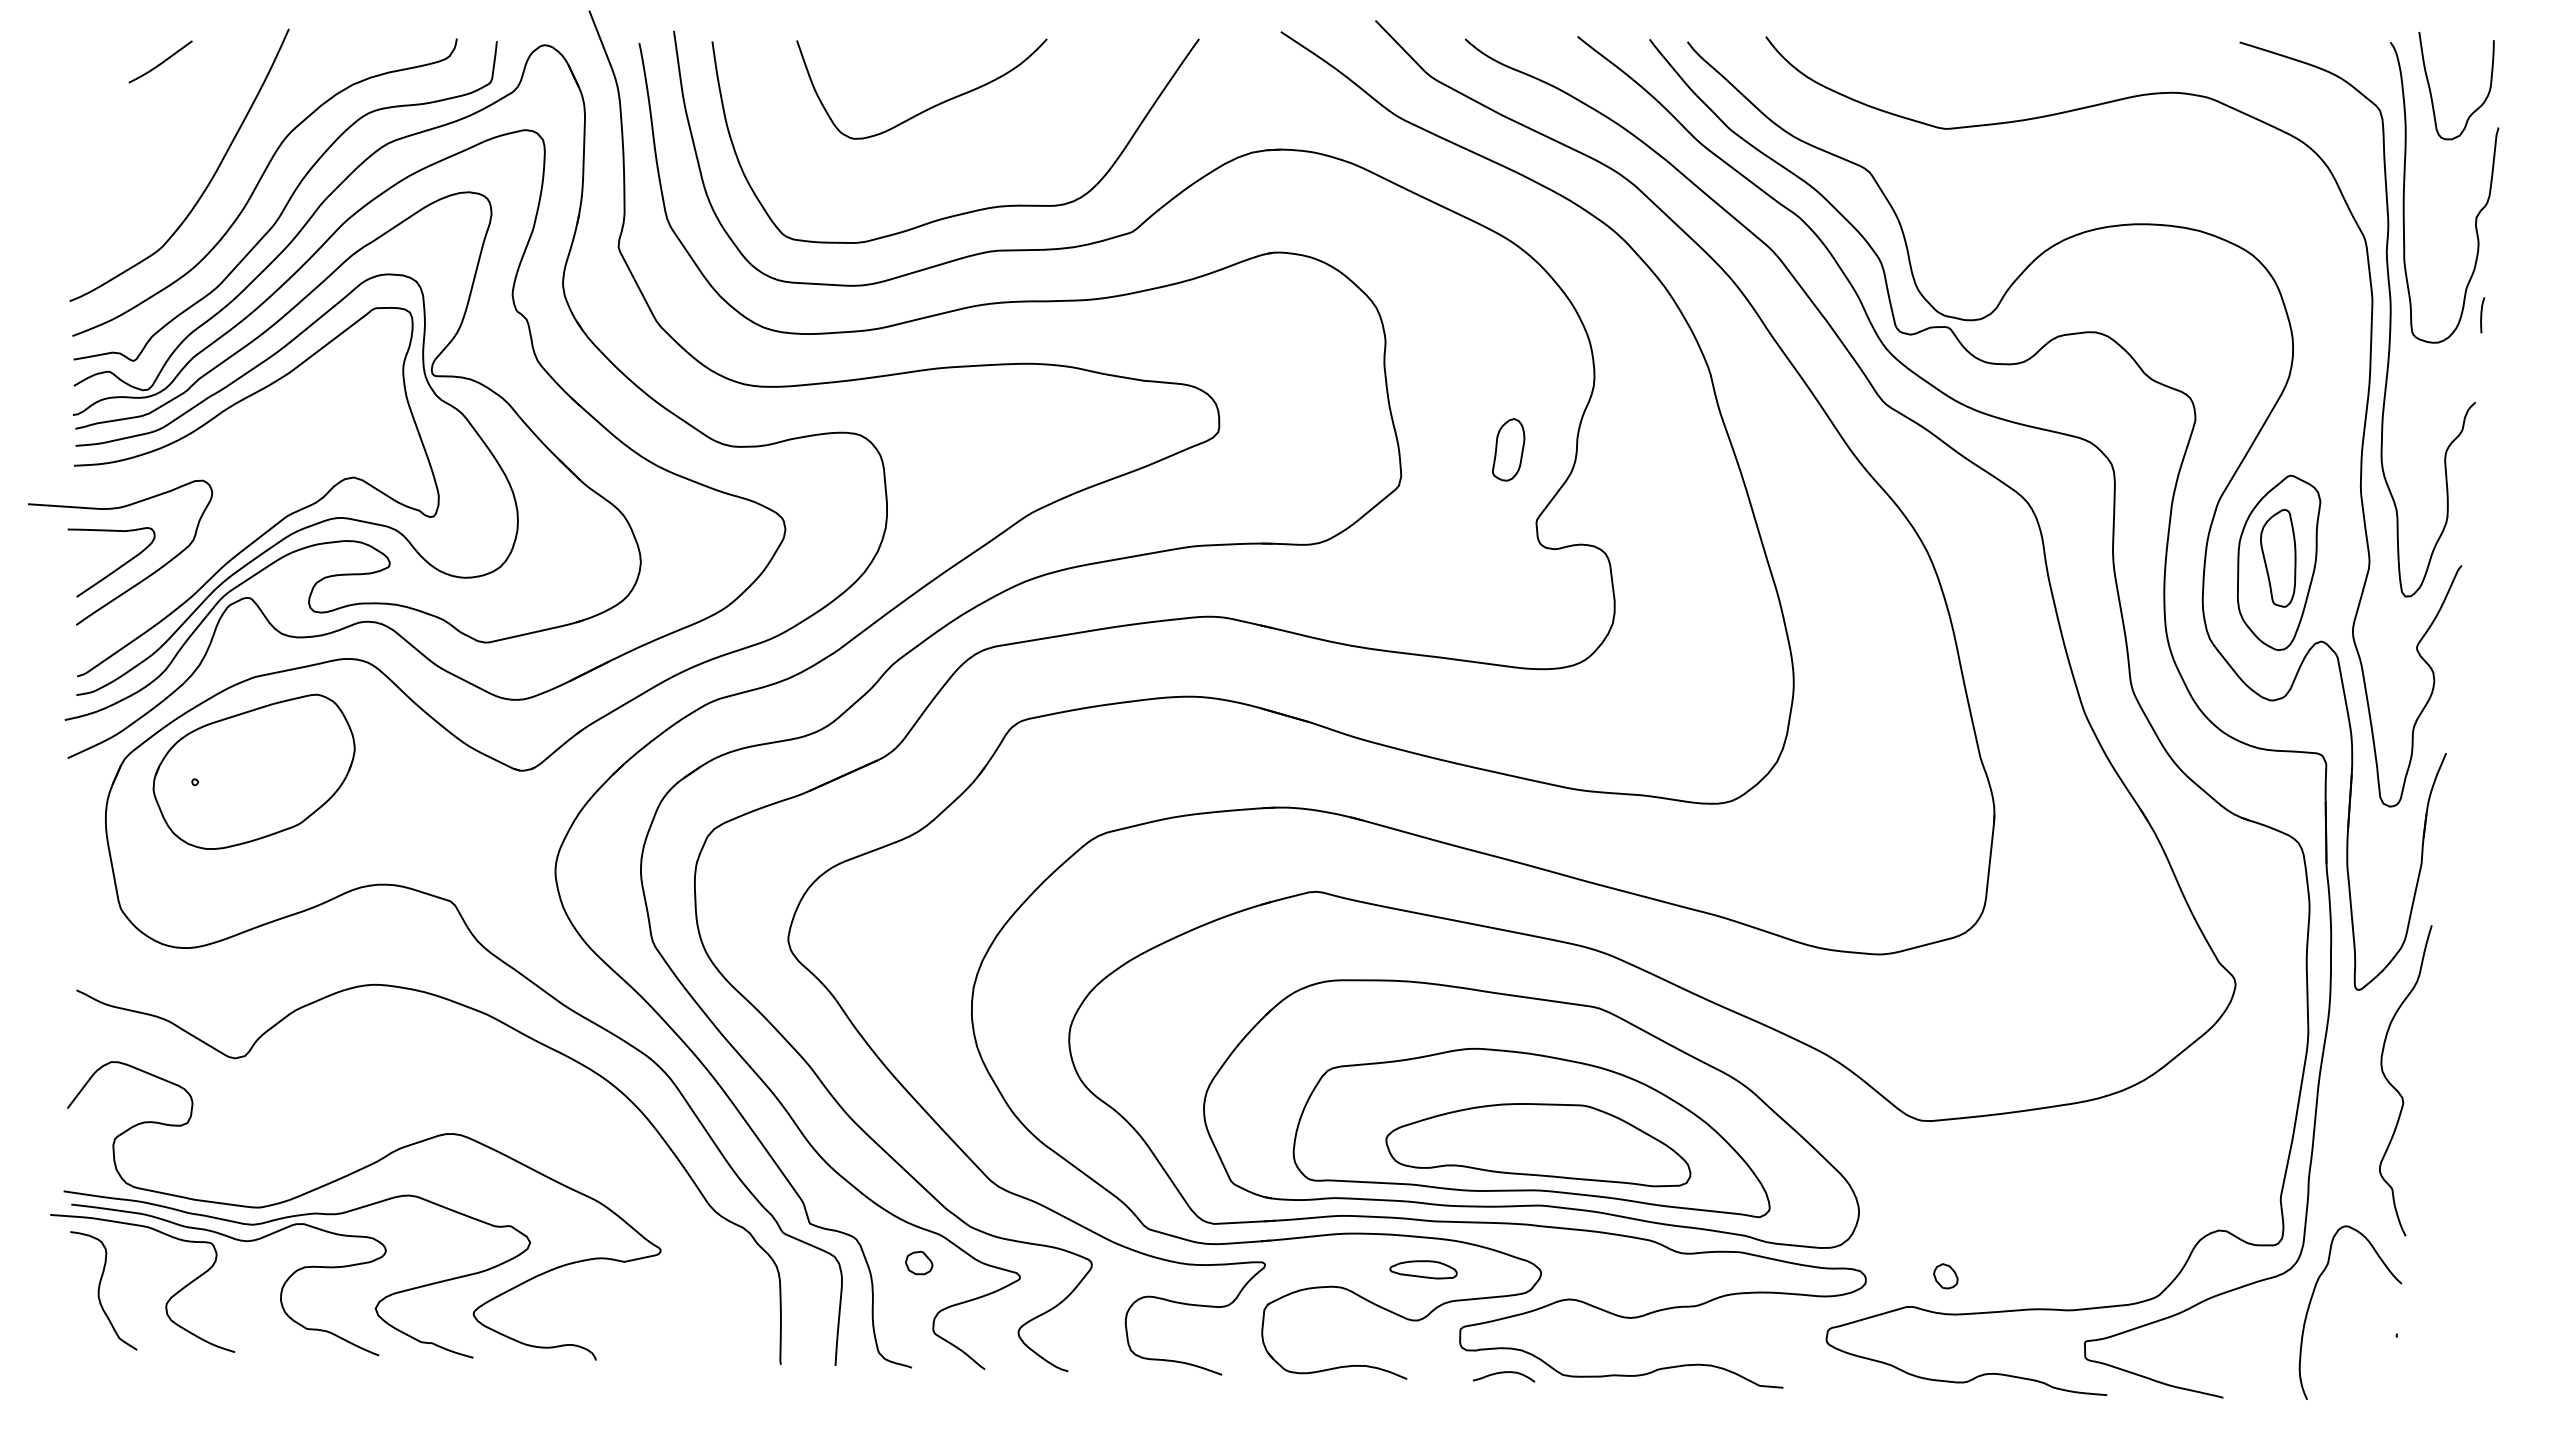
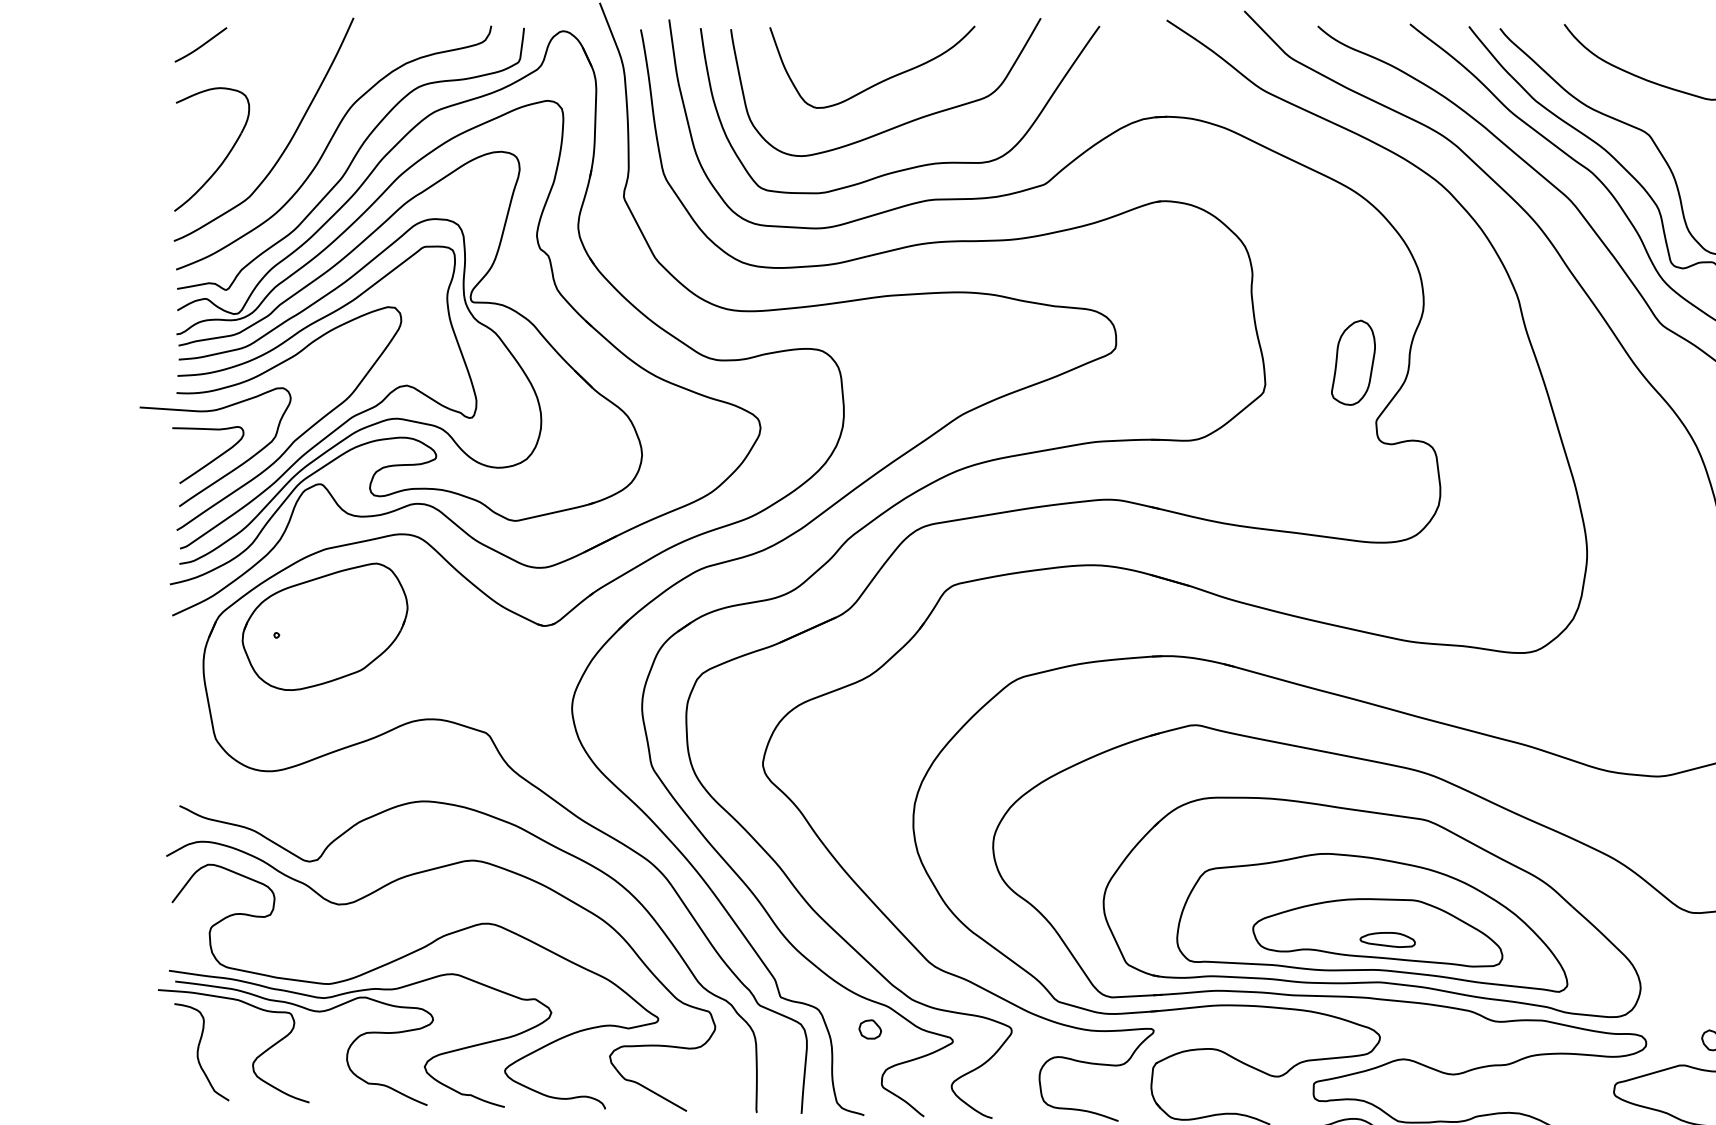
curve: (161, 62) -> (201, 45), moved
curve: (954, 159) -> (899, 124), added
part: (131, 200) -> (224, 158), added
part: (1508, 449) -> (1353, 362), size x1.67
curve: (225, 536) -> (301, 433), added
curve: (363, 1074) -> (414, 874), added
part: (1423, 1269) -> (1387, 939), moved

